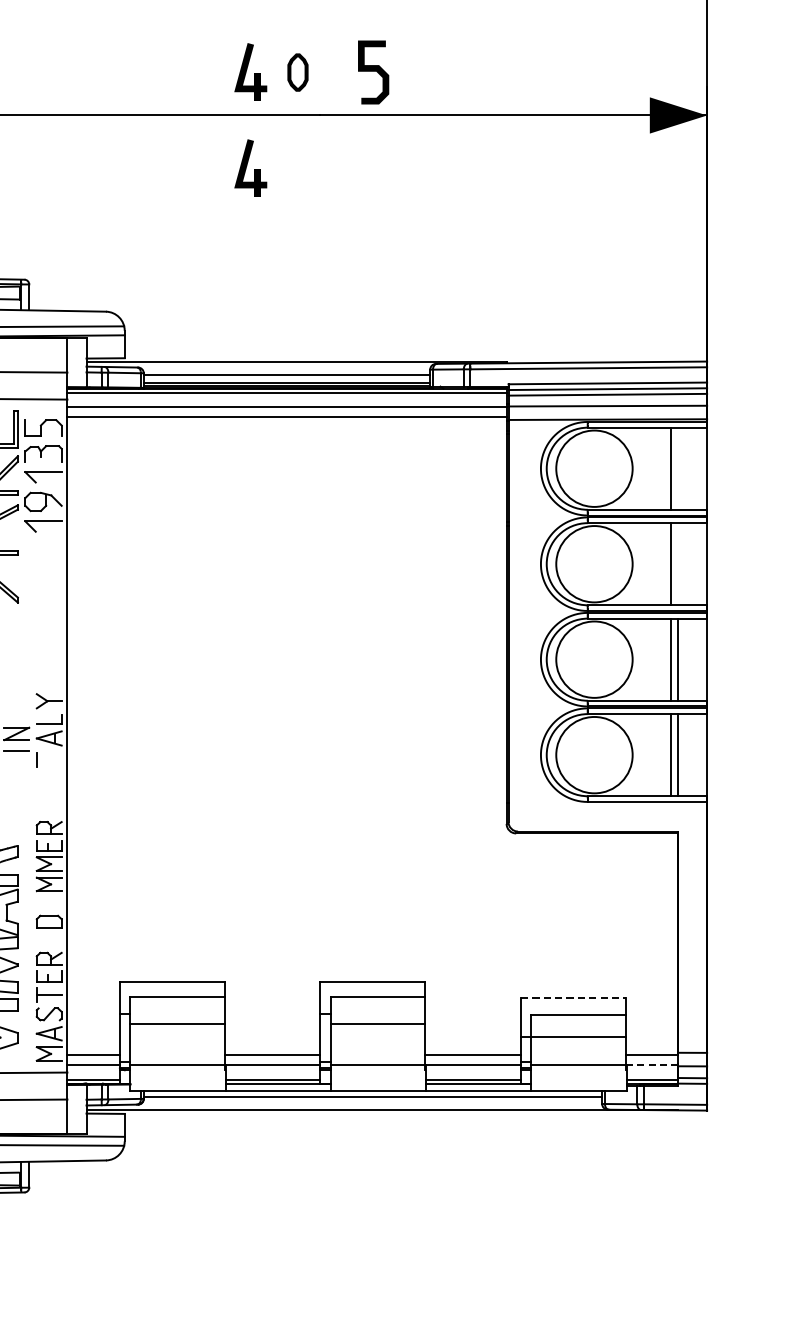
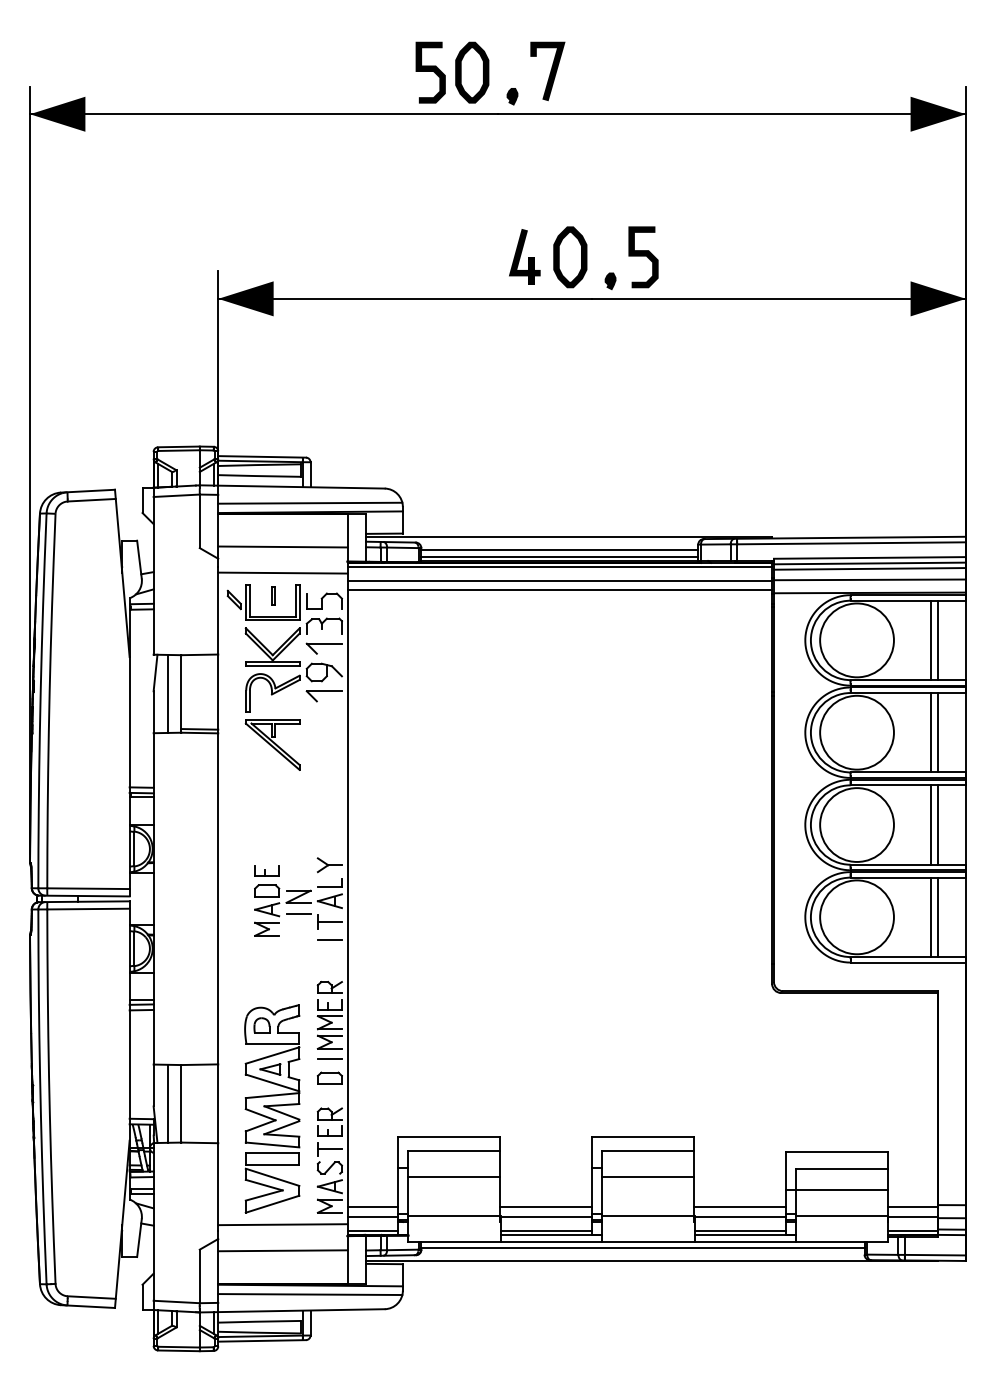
part: (298, 72) -> (570, 257), size x1.67
part: (339, 96) -> (610, 280), added
part: (250, 167) -> (524, 349), removed
line: (678, 468) -> (938, 640), added
line: (678, 563) -> (938, 732), added
line: (48, 759) -> (329, 921), added
line: (48, 778) -> (329, 939), added
line: (48, 902) -> (329, 1059), added
line: (573, 997) -> (836, 1151), dashed -> solid
line: (651, 1064) -> (912, 1216), dashed -> solid

